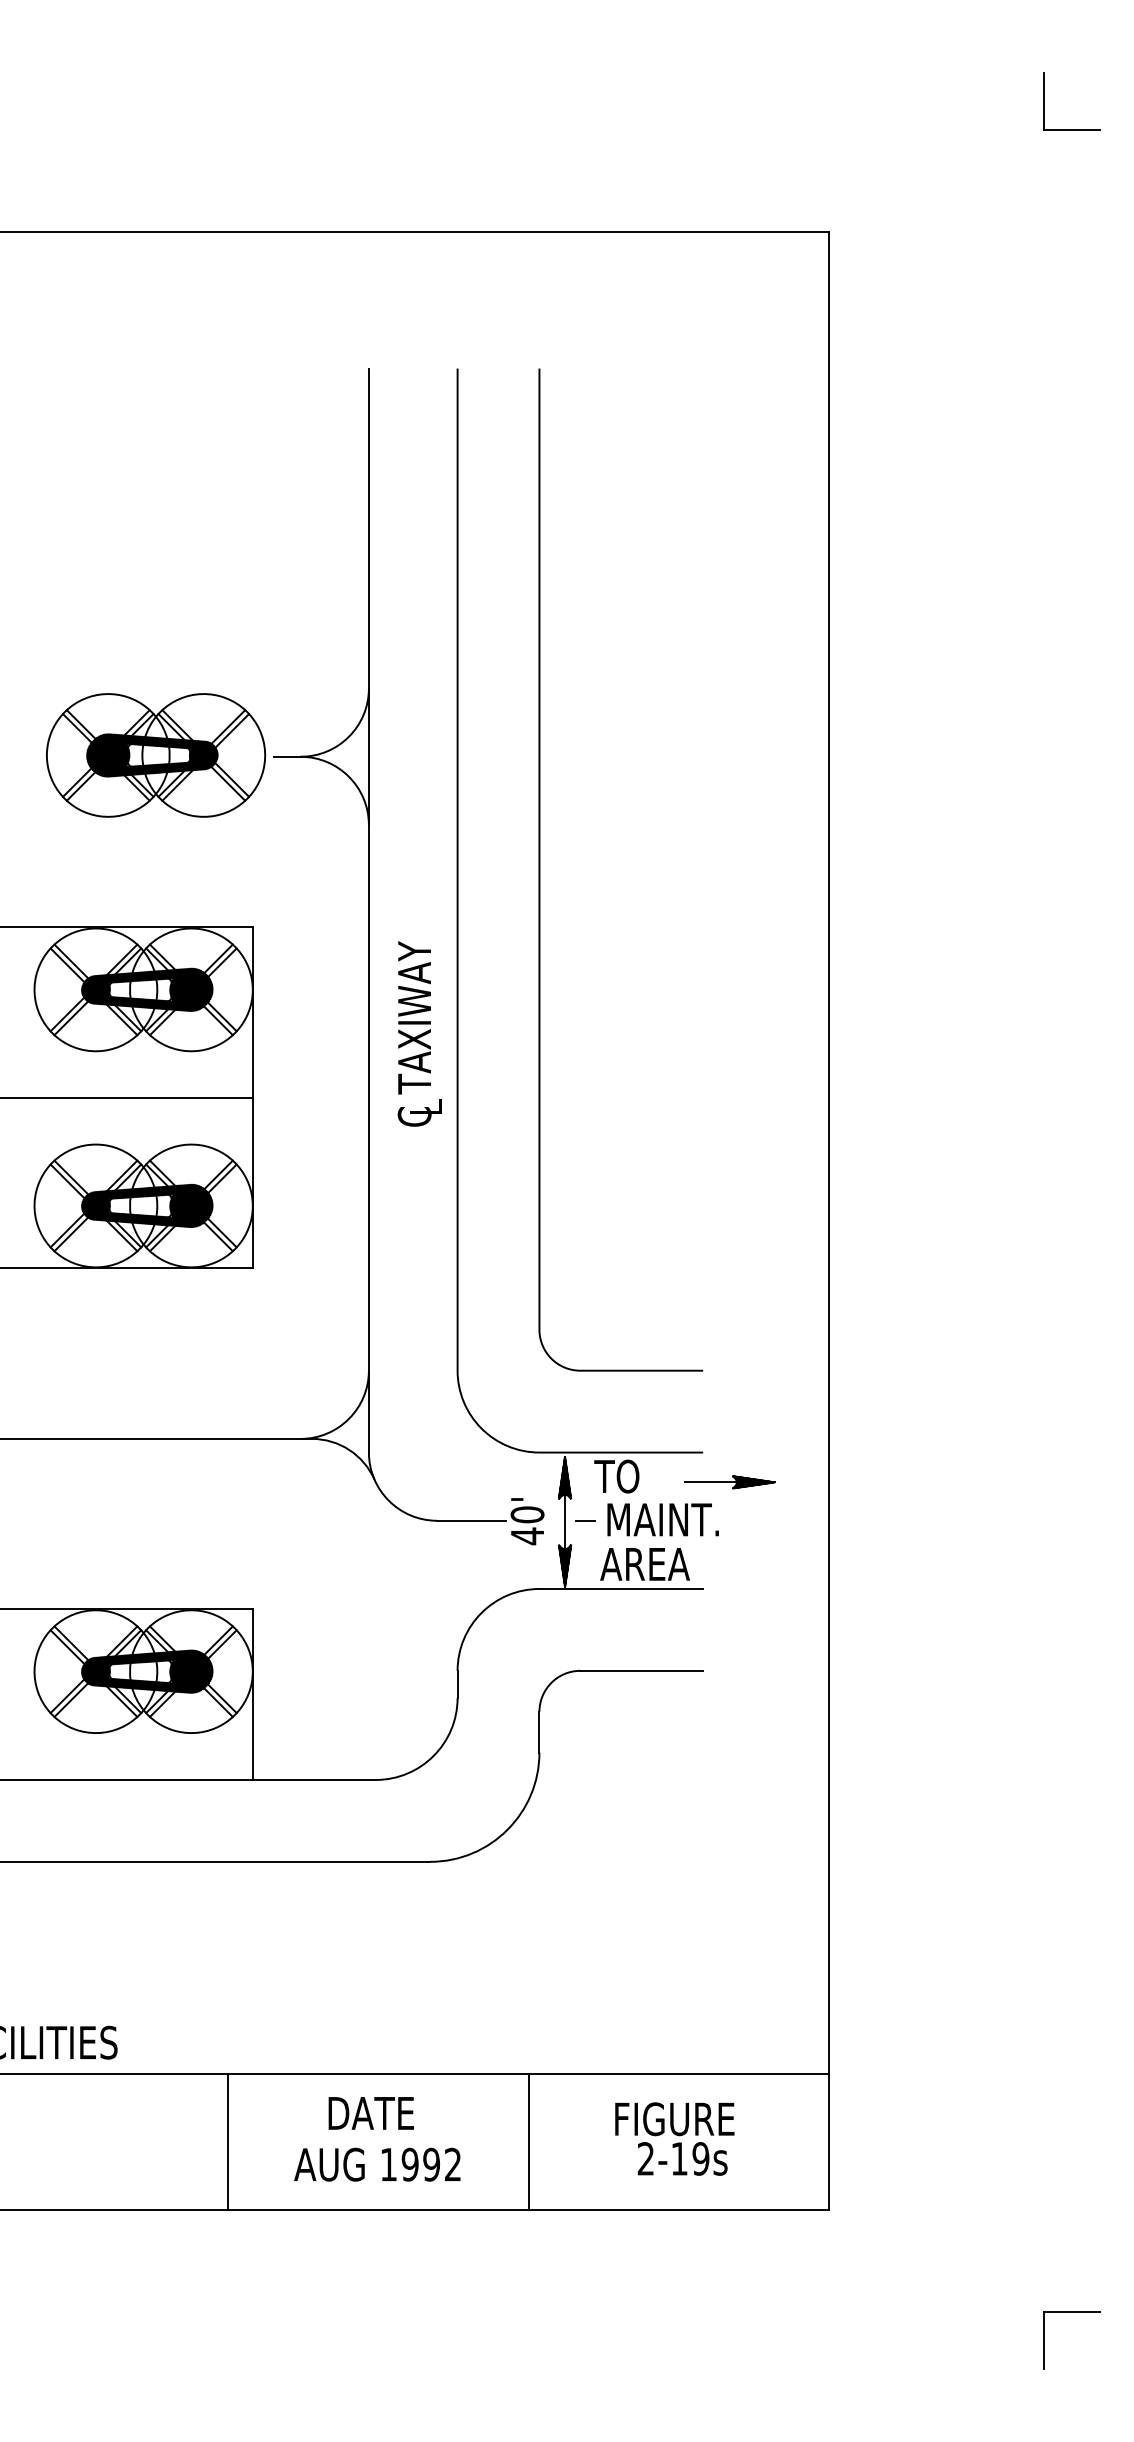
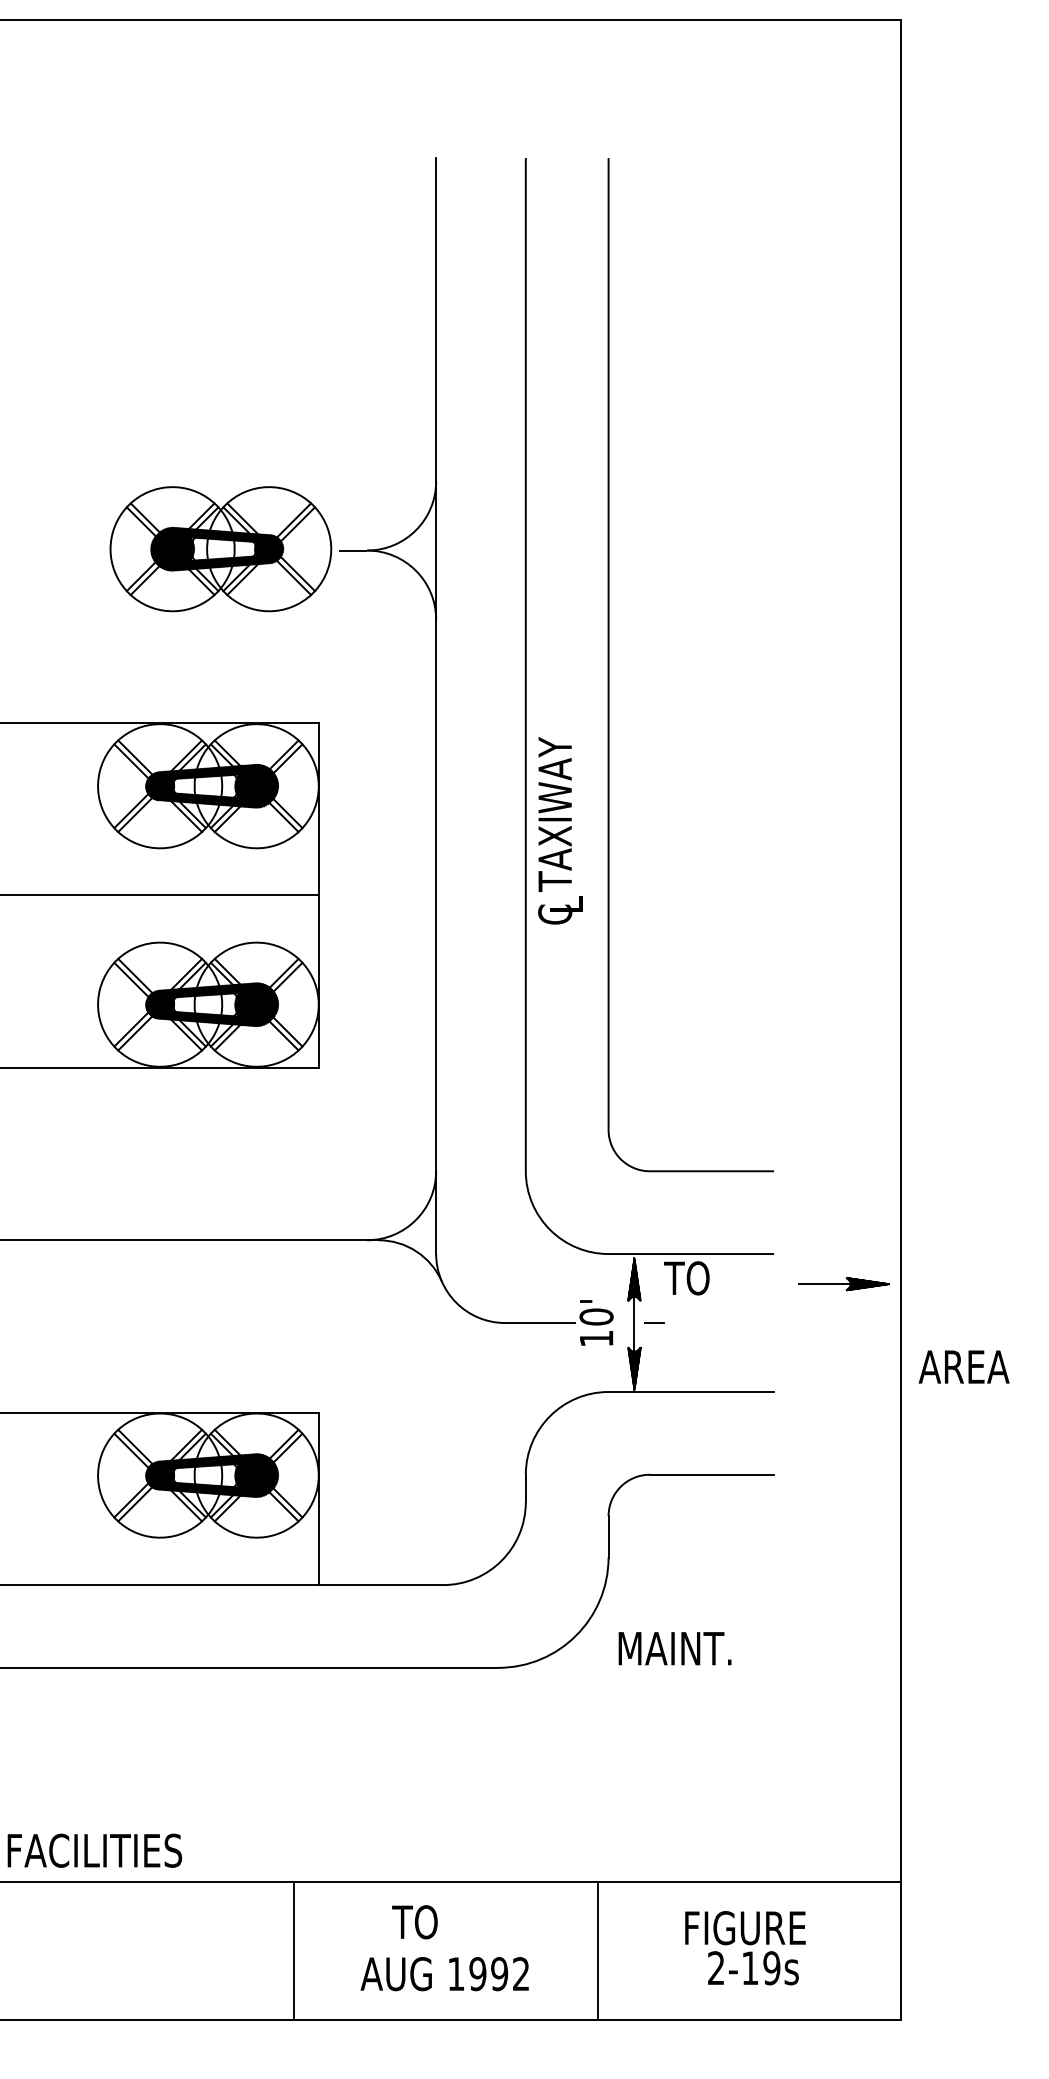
text: (419, 1033) -> (560, 830), moved
part: (729, 1482) -> (843, 1284), moved
text: (662, 1519) -> (674, 1648), moved
text: (527, 1536) -> (596, 1338), 40' -> 10'
text: (644, 1564) -> (963, 1367), moved
text: (369, 2113) -> (436, 1922), DATE -> TO

